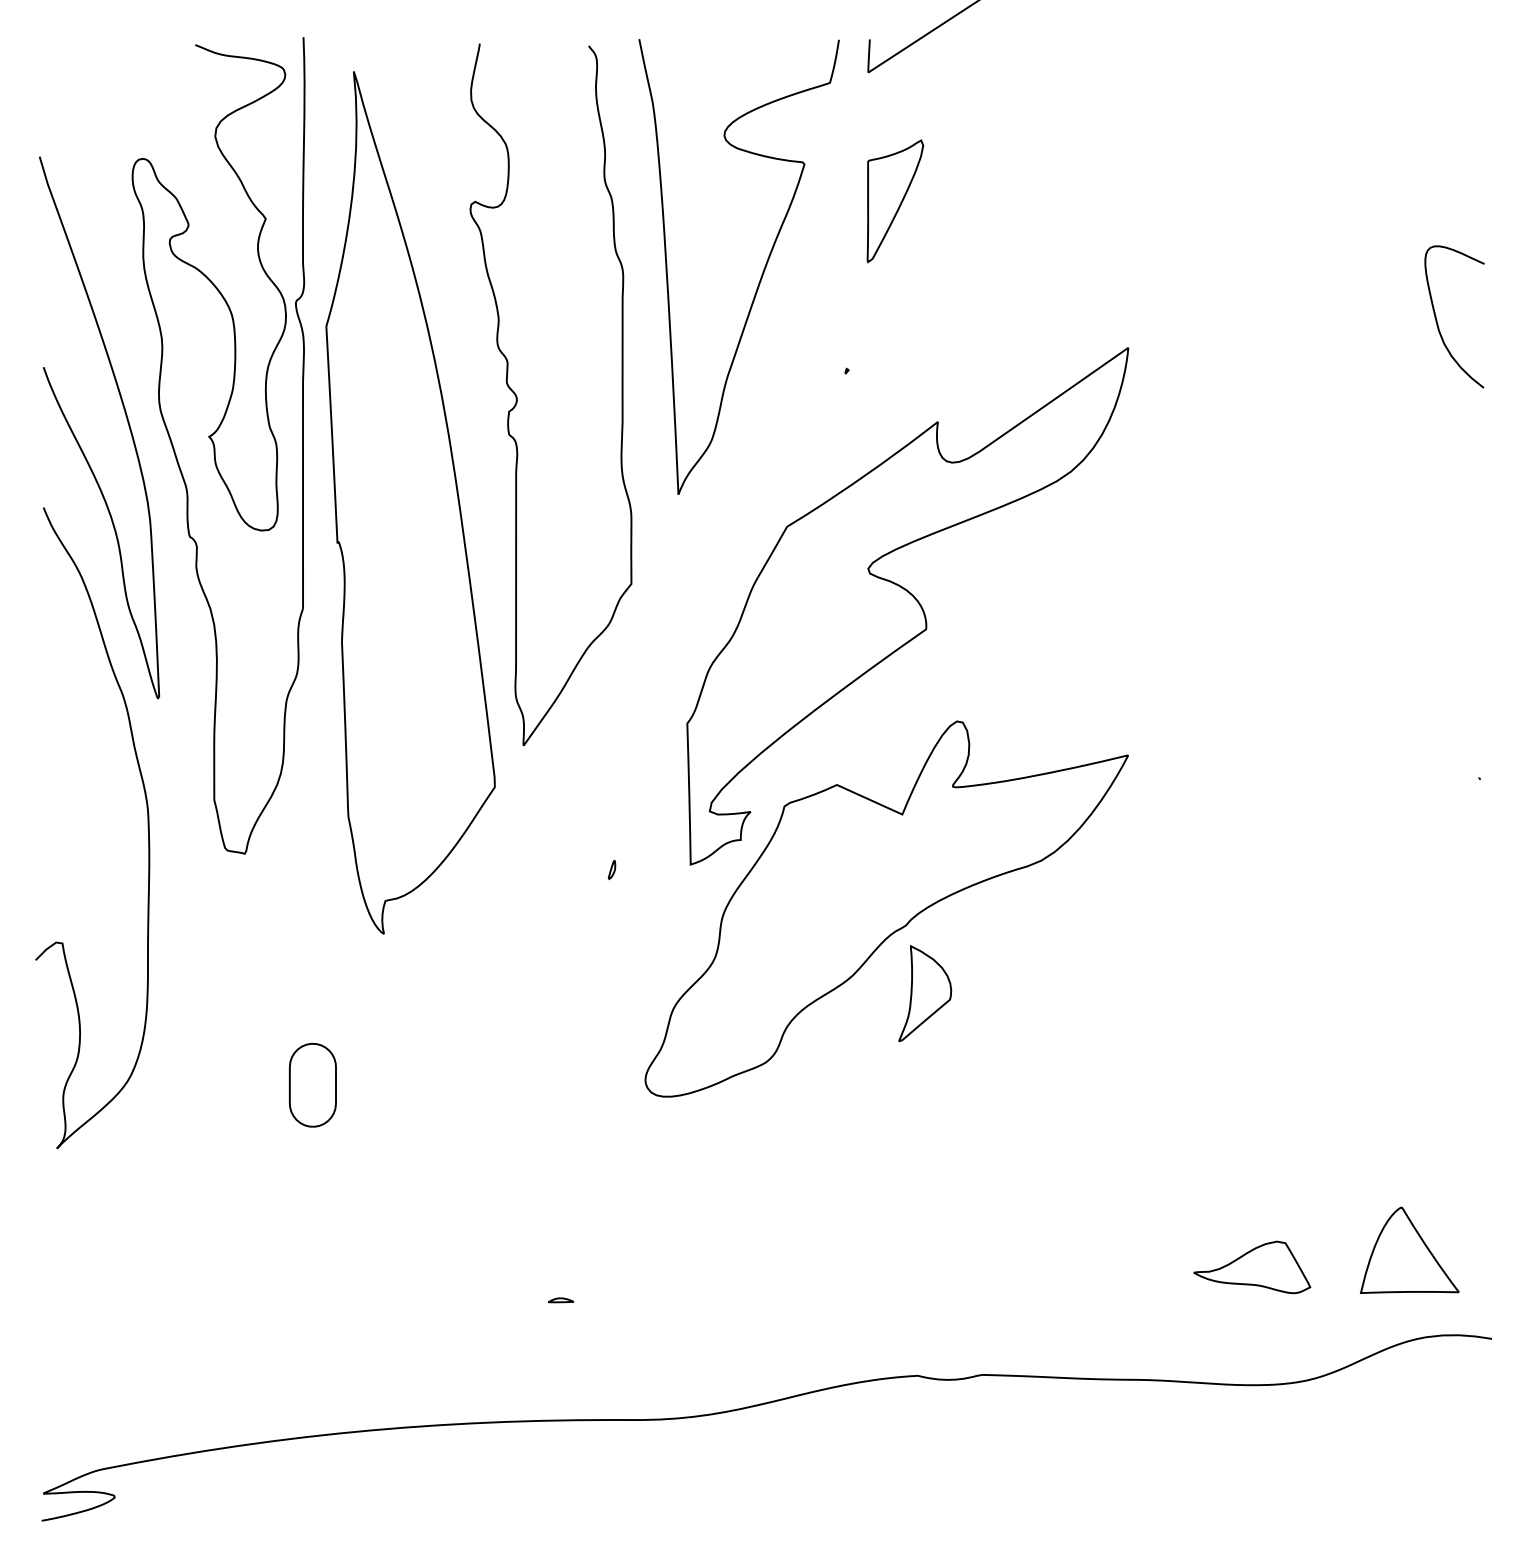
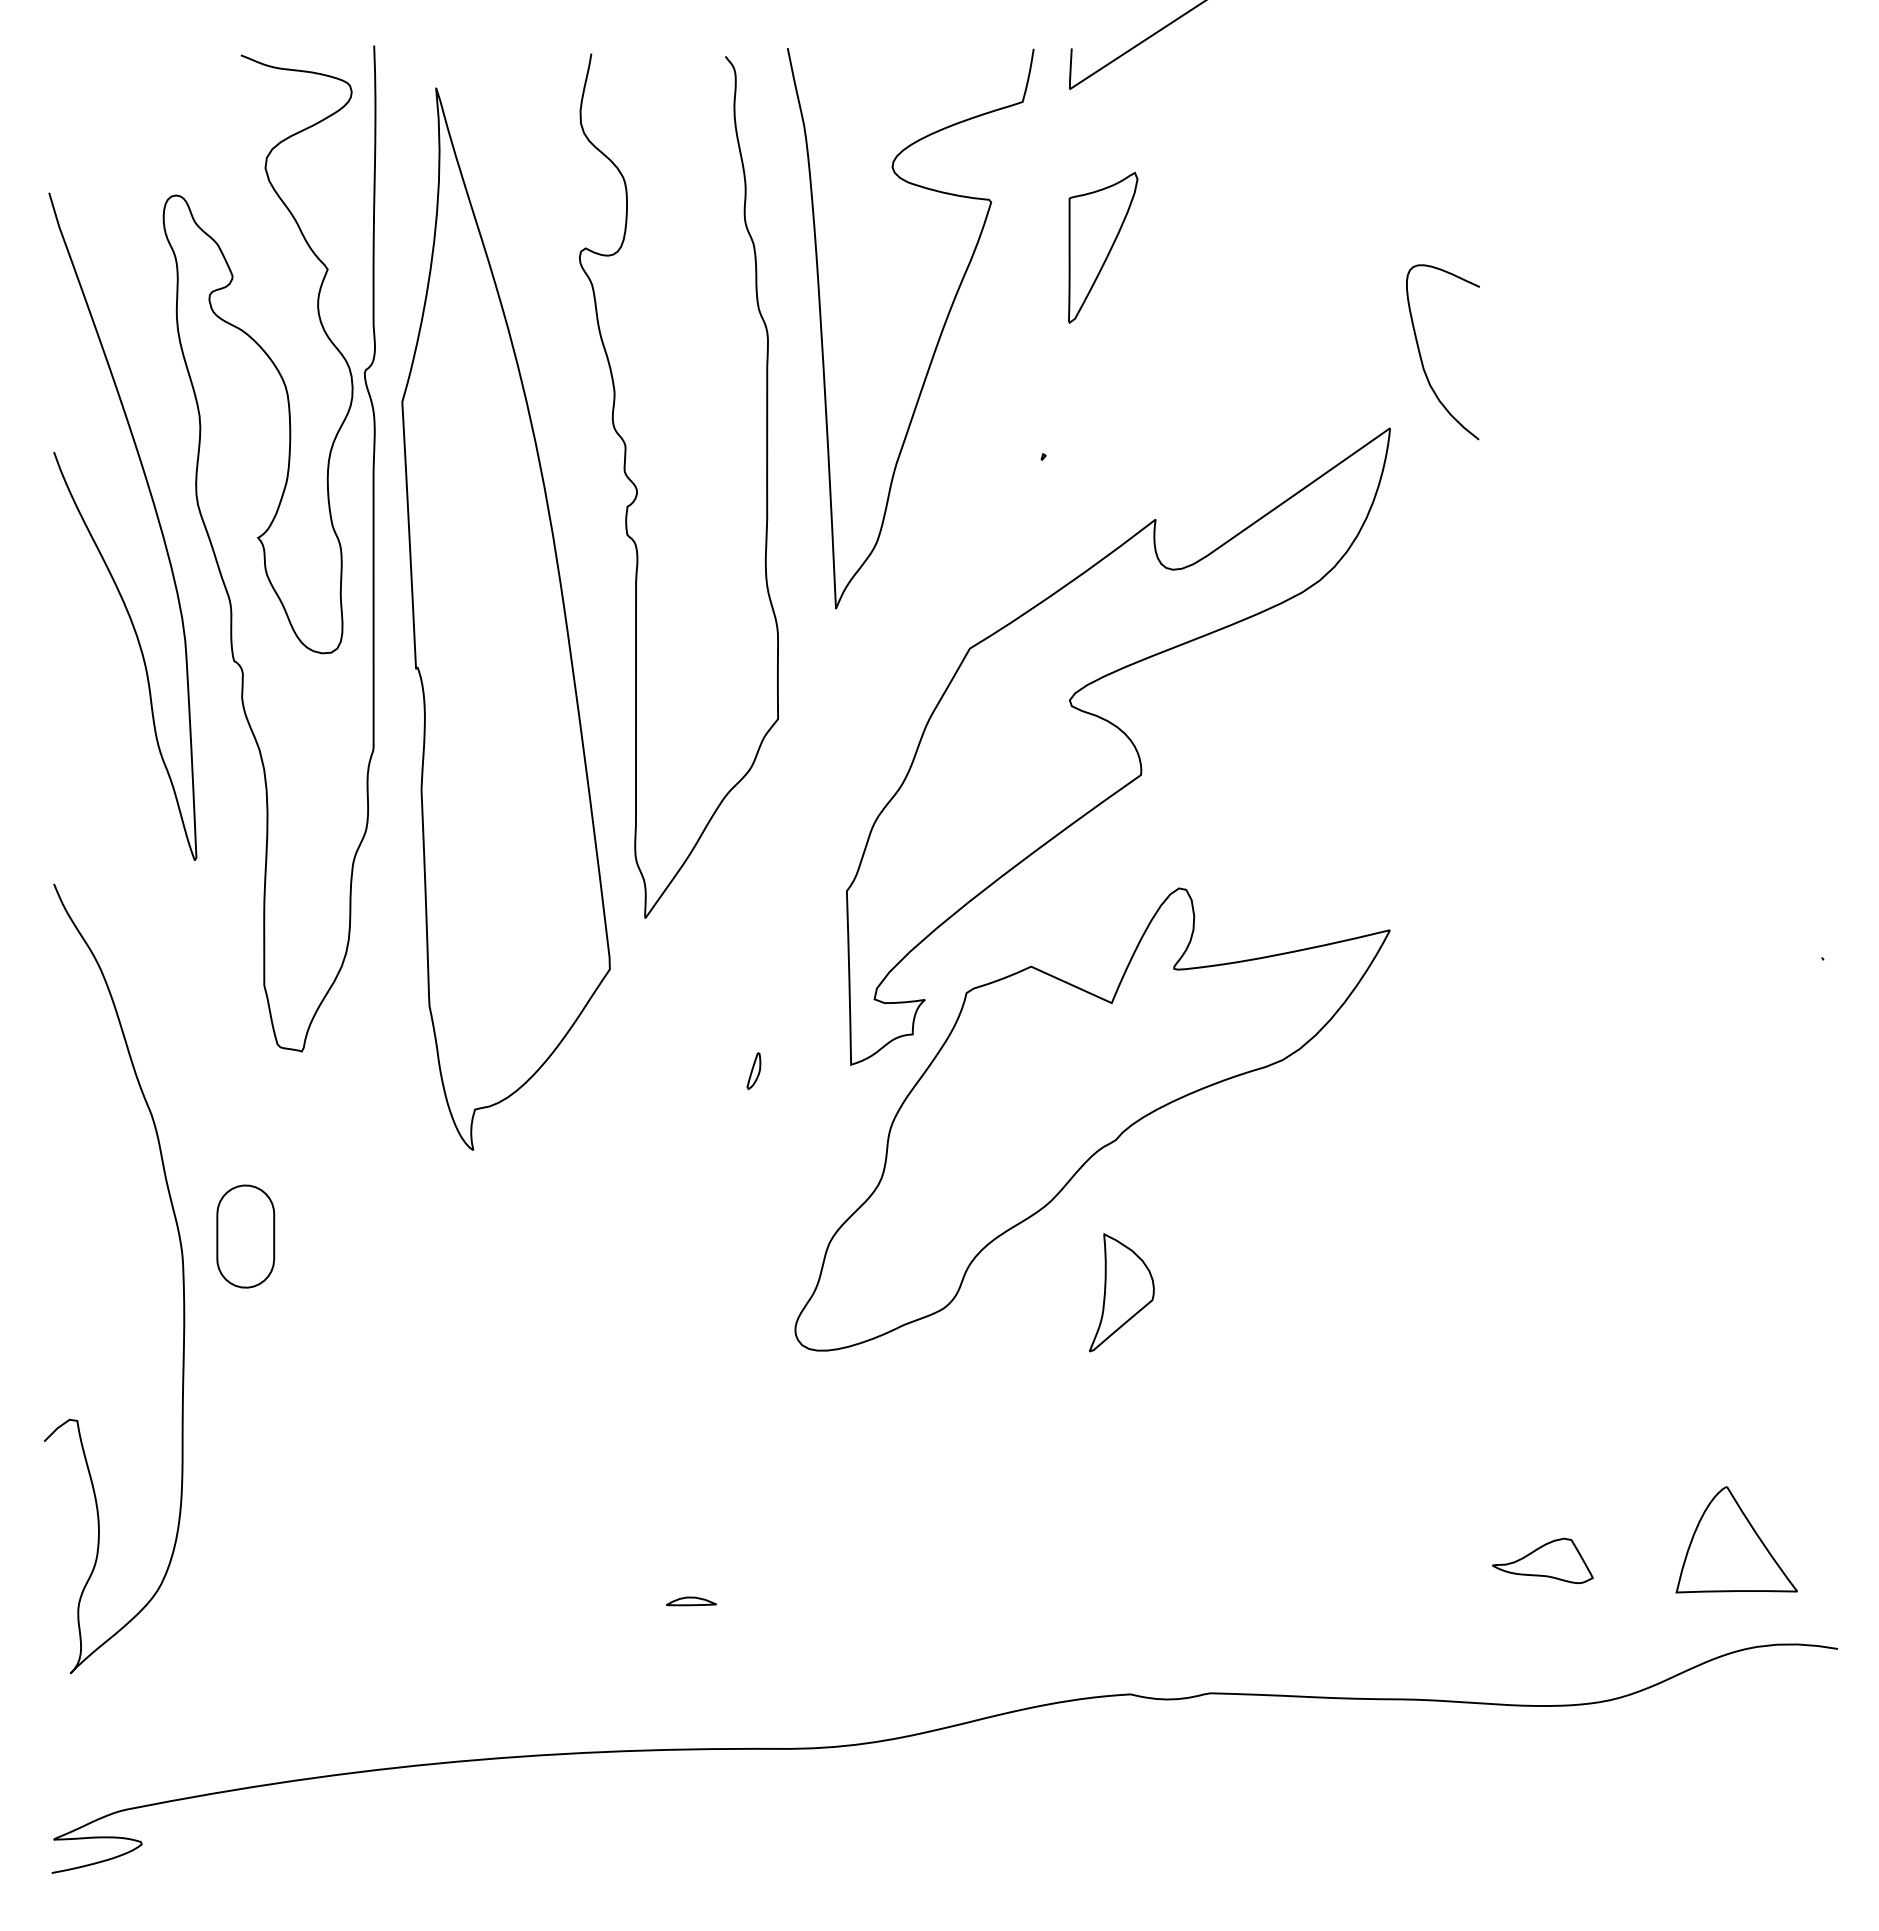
curve: (1438, 322) -> (1422, 359), moved
curve: (147, 827) -> (182, 1278), moved
part: (612, 870) -> (754, 1071), size x1.6
part: (924, 993) -> (1121, 1292), moved
part: (312, 1085) -> (245, 1236), moved
part: (1252, 1267) -> (1542, 1560), size x0.7
part: (561, 1300) -> (691, 1601), size x1.6

